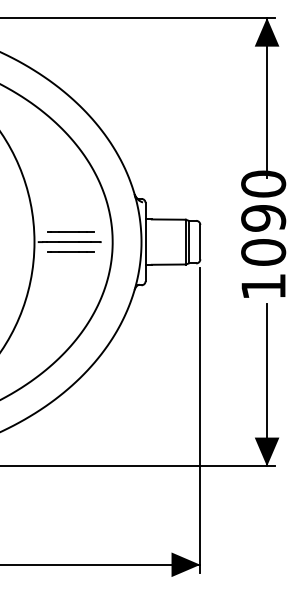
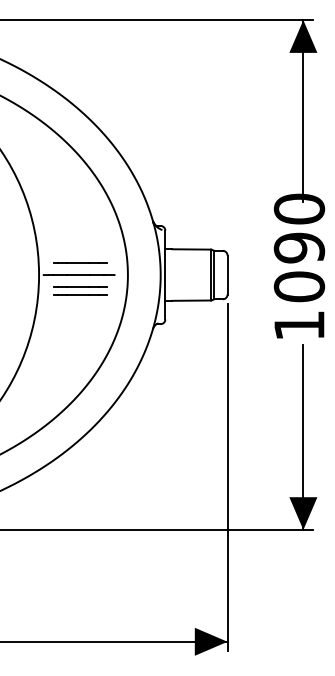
line: (70, 259) -> (79, 294), added

